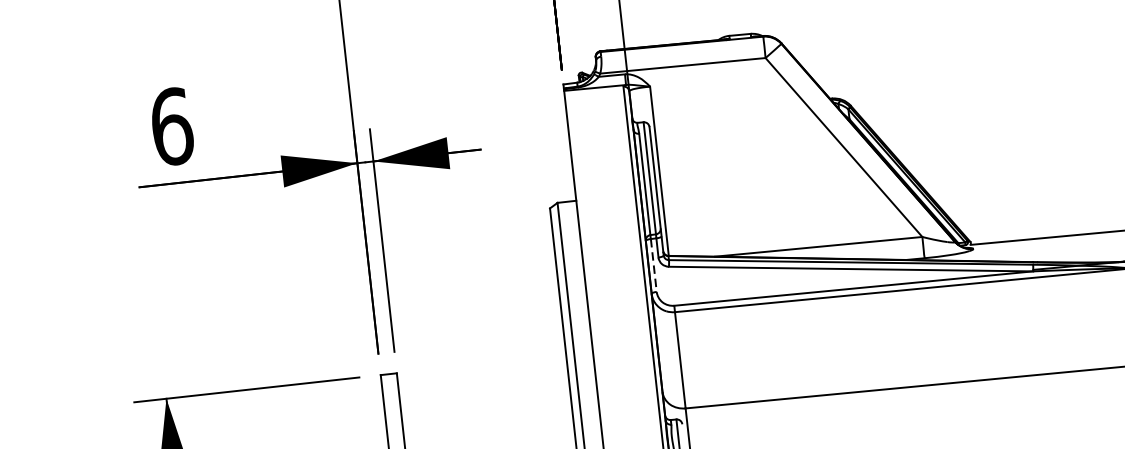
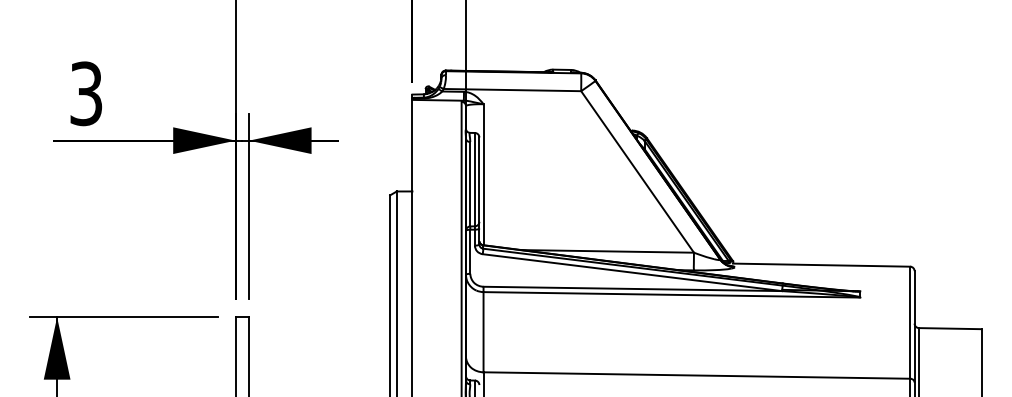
text: (172, 126) -> (86, 93), 6 -> 3
line: (654, 266) -> (470, 252), dashed -> solid

